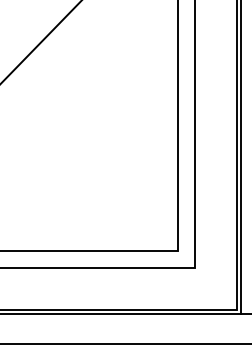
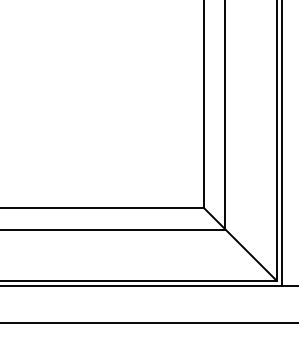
line: (206, 279) -> (239, 243), added

